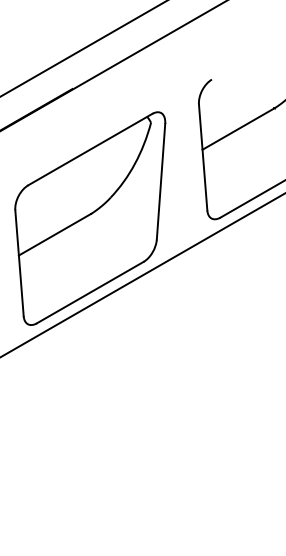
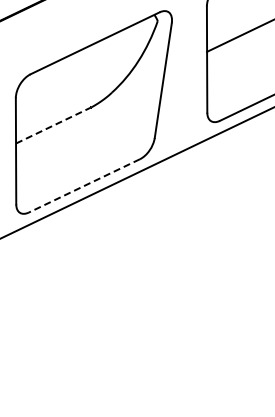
line: (54, 234) -> (53, 125), solid -> dashed
line: (90, 292) -> (84, 185), solid -> dashed

